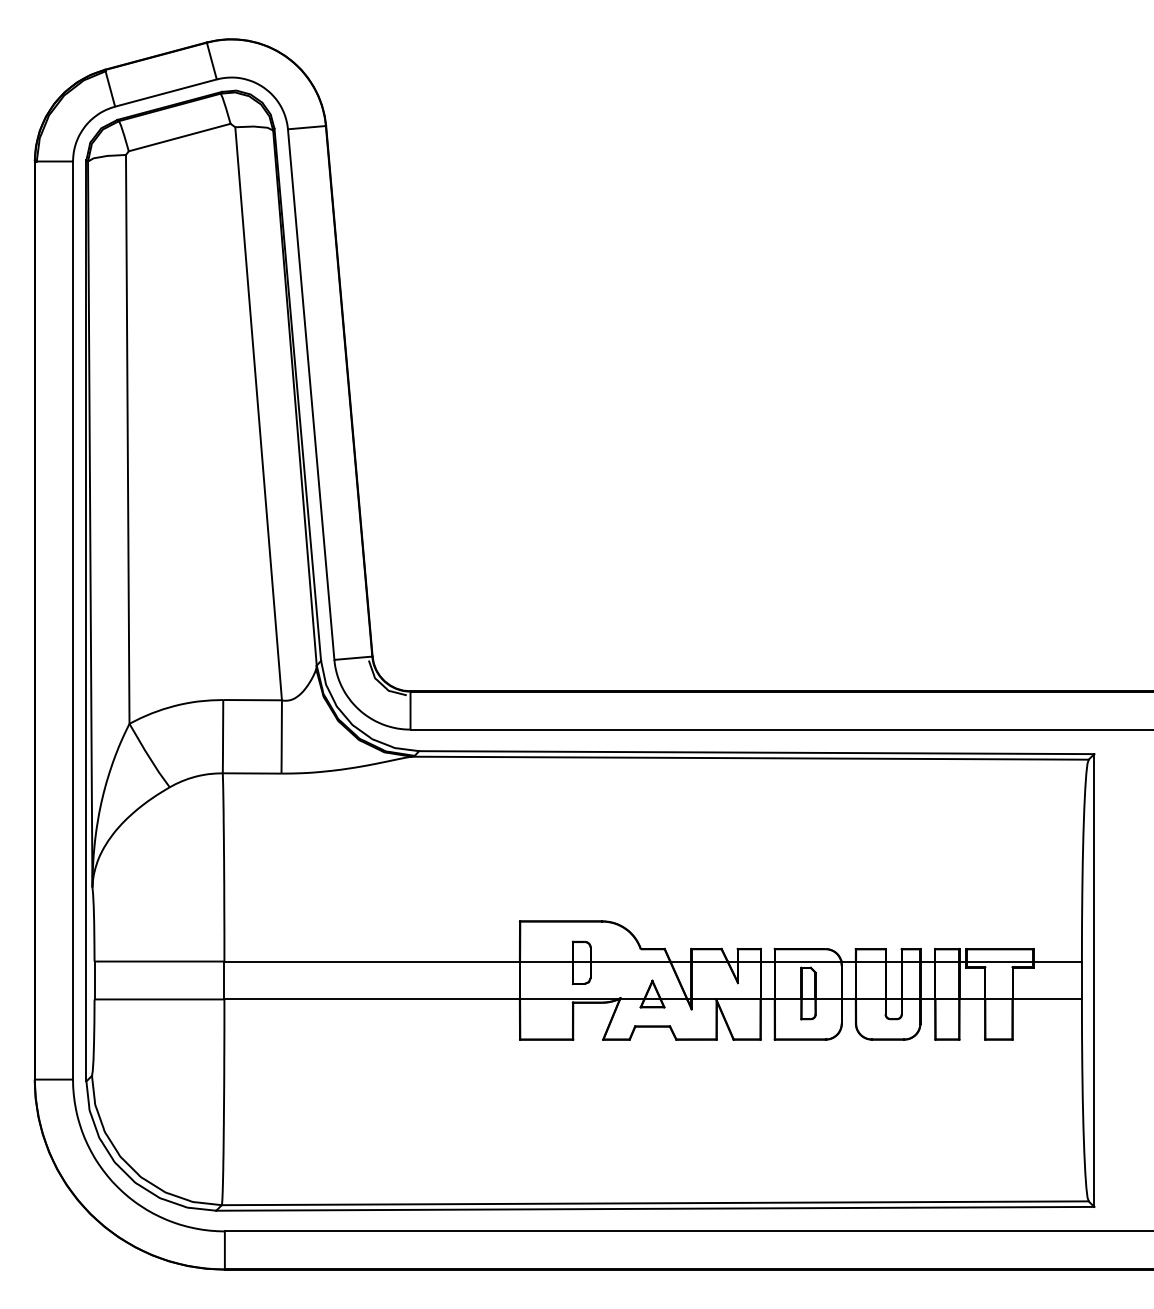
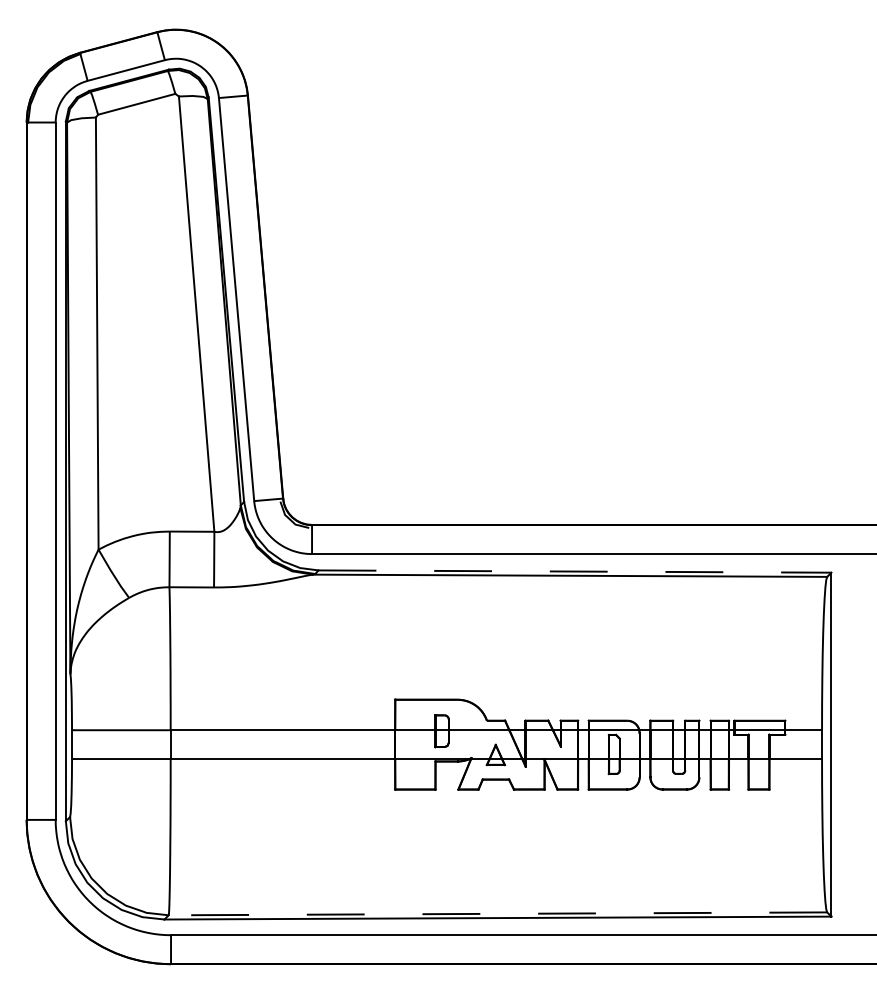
line: (756, 752) -> (574, 571), solid -> dashed
line: (654, 1203) -> (497, 914), solid -> dashed

